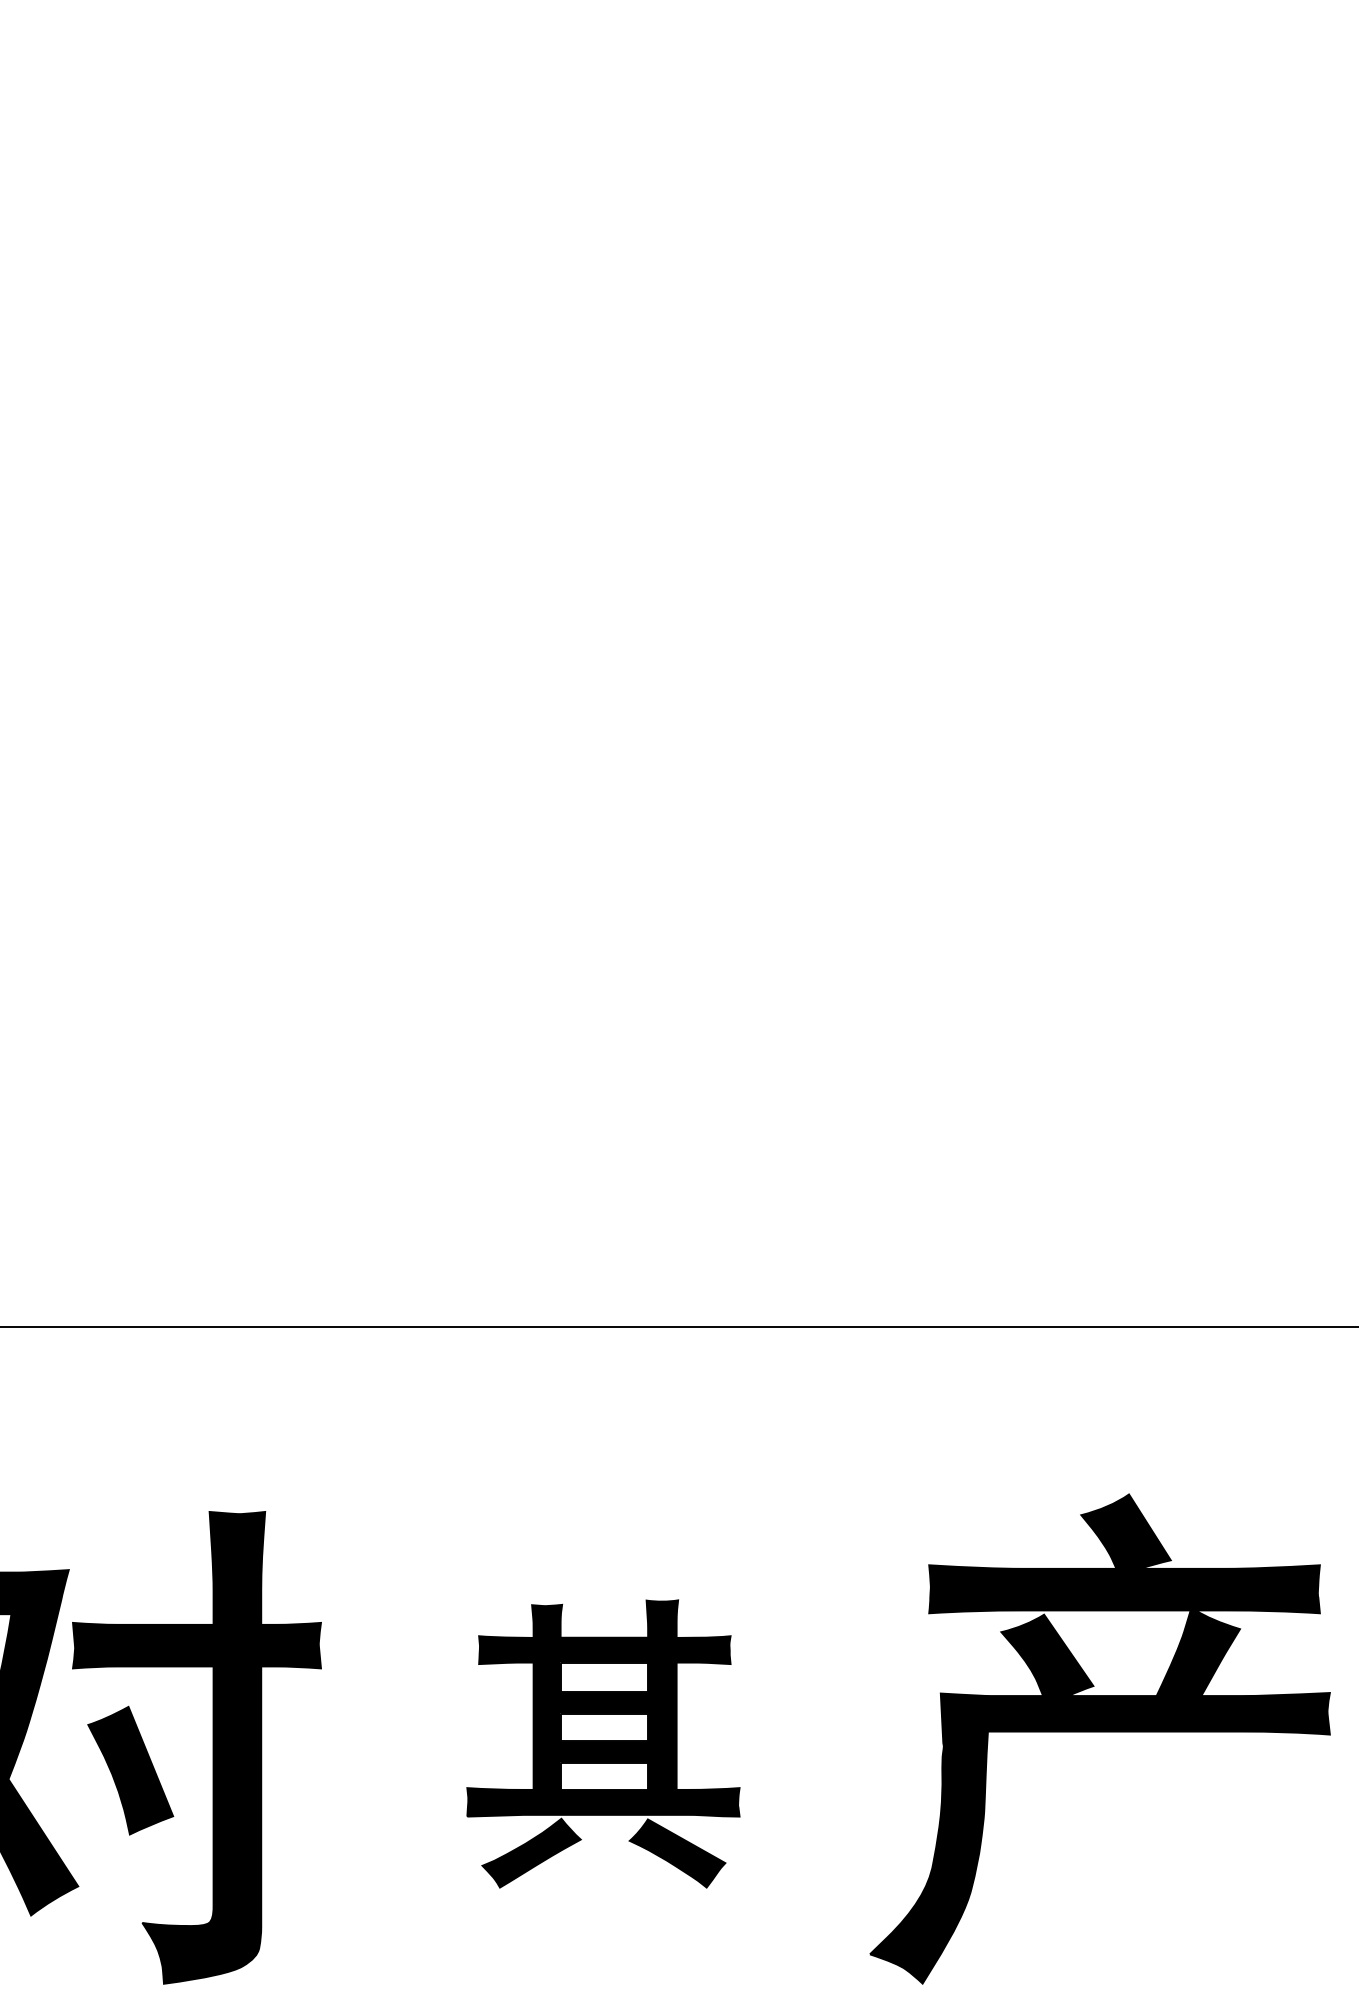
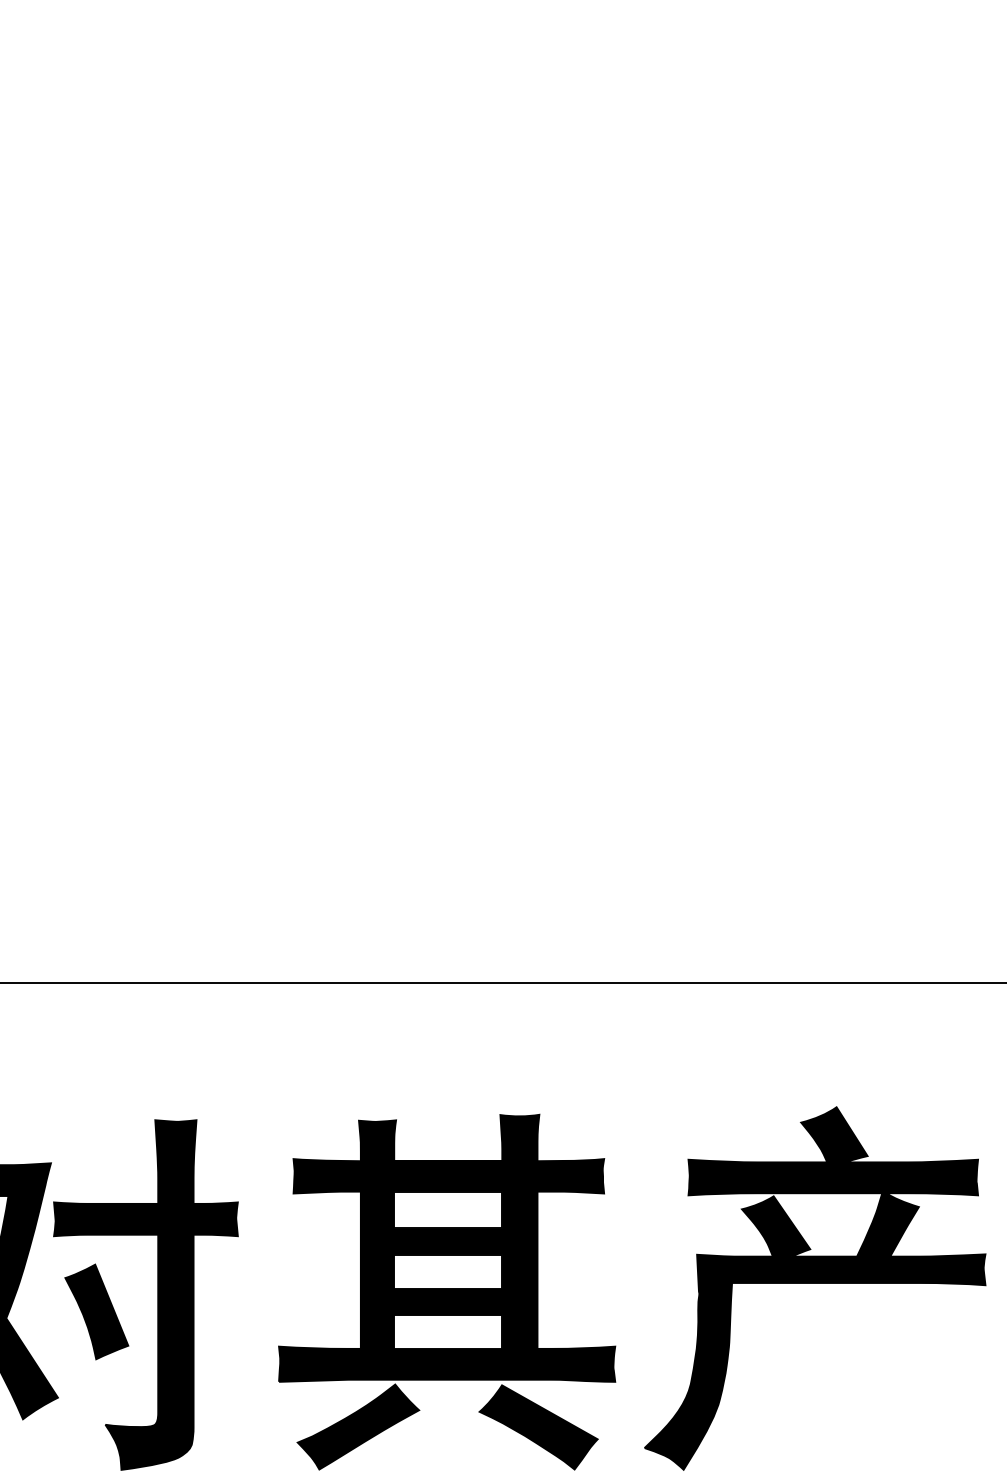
part: (603, 1743) -> (447, 1291), size x1.67

